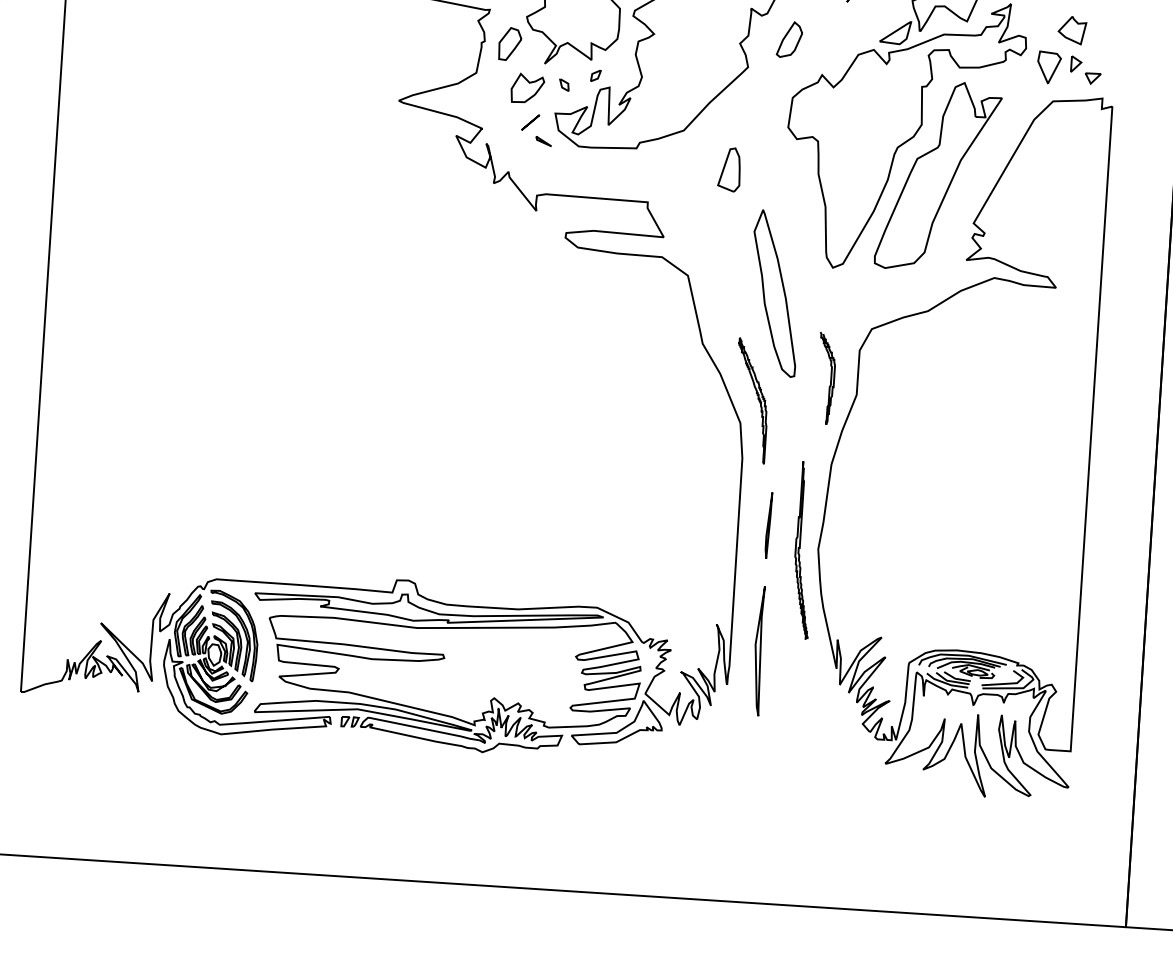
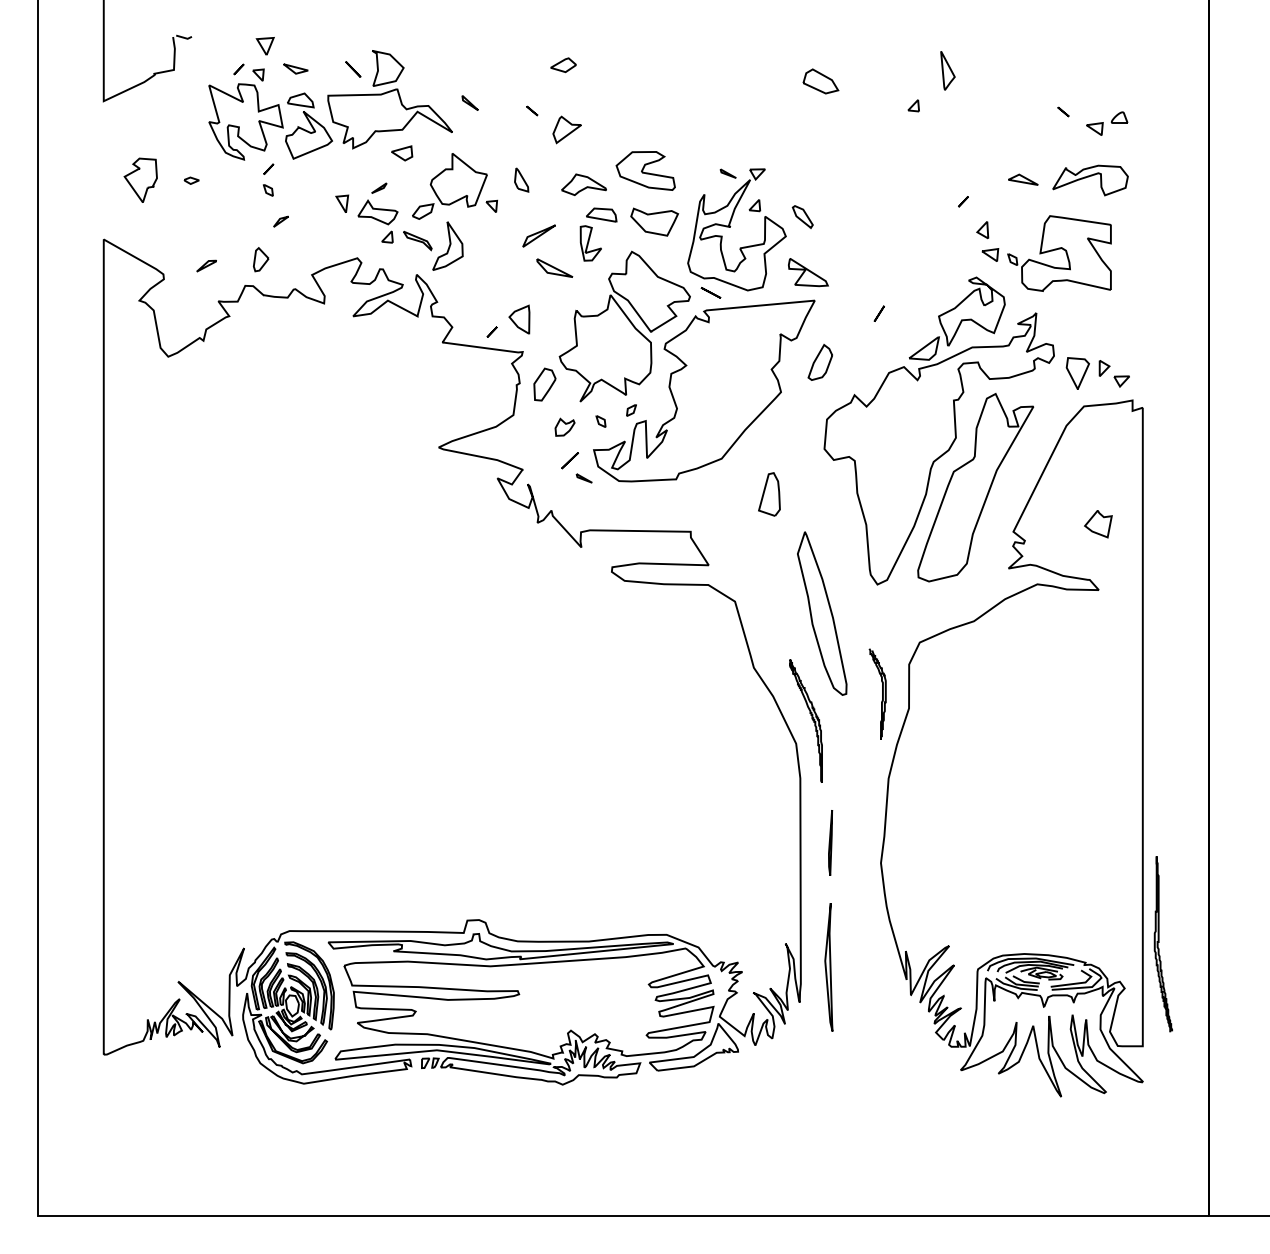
part: (1072, 30) -> (1098, 524), moved
part: (527, 88) -> (564, 427), size x0.6
curve: (800, 548) -> (1159, 942), moved

